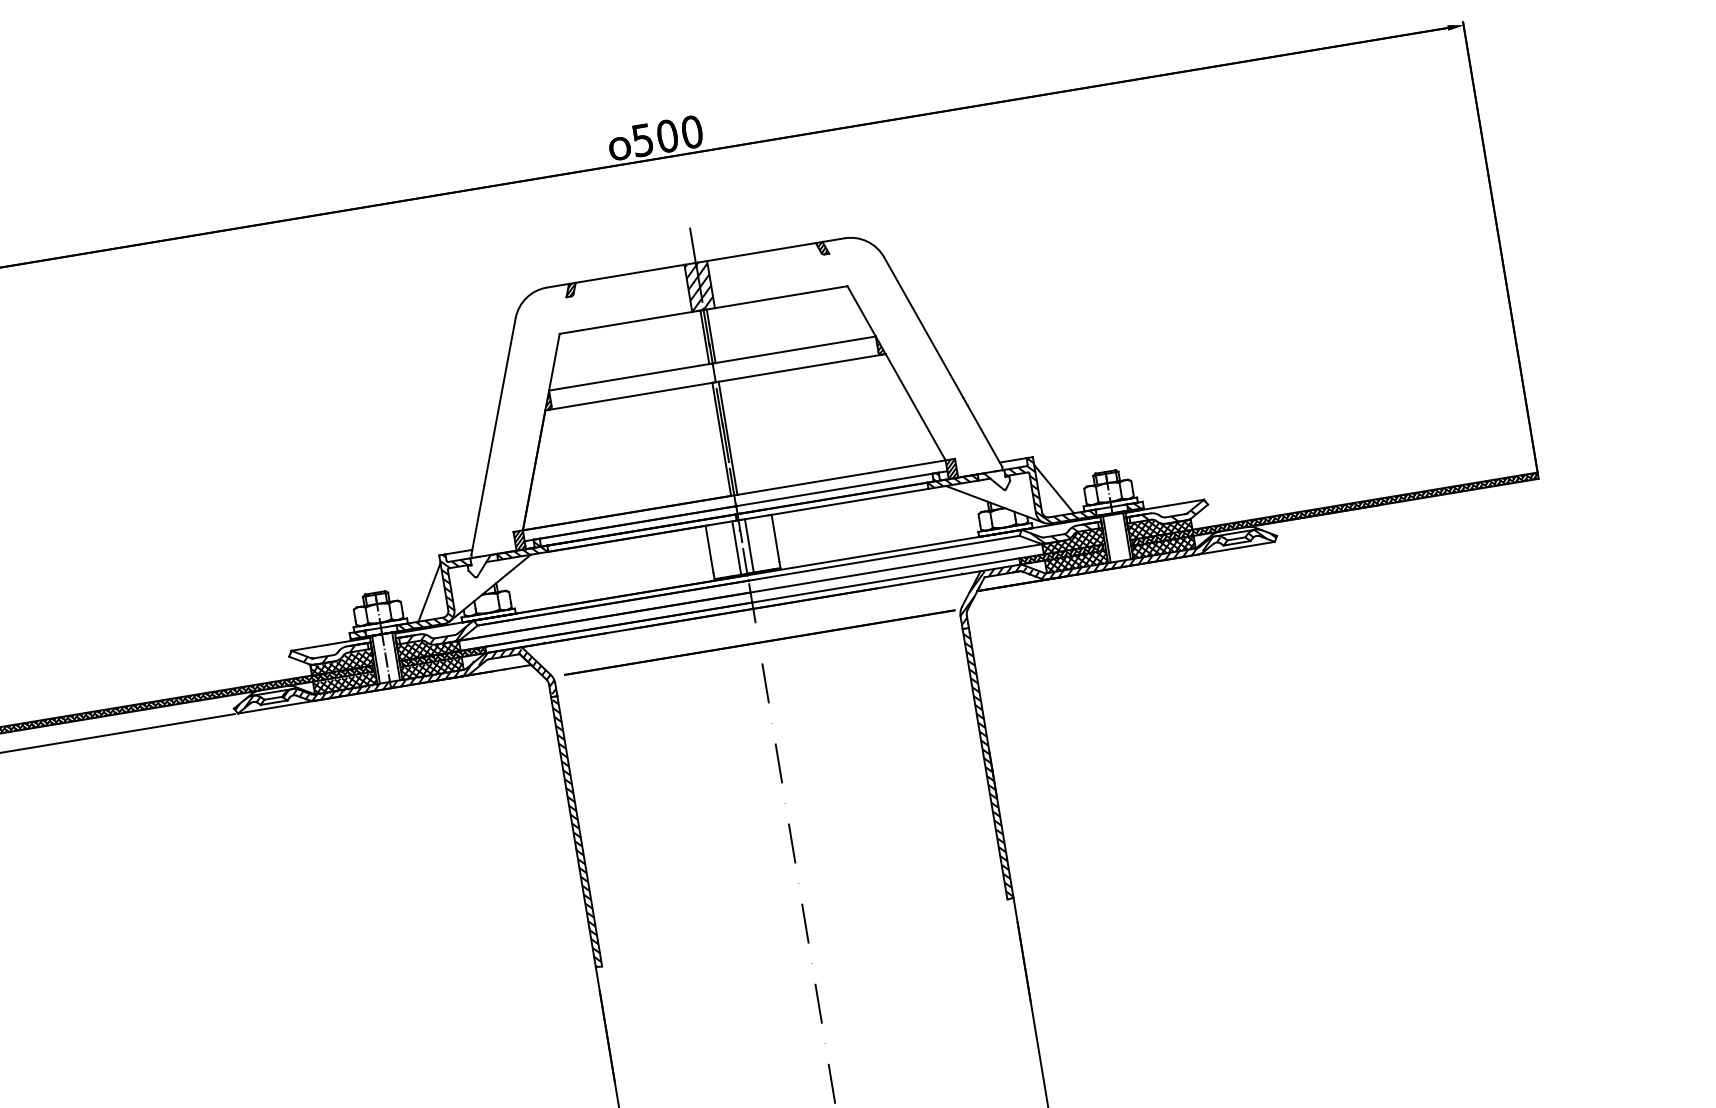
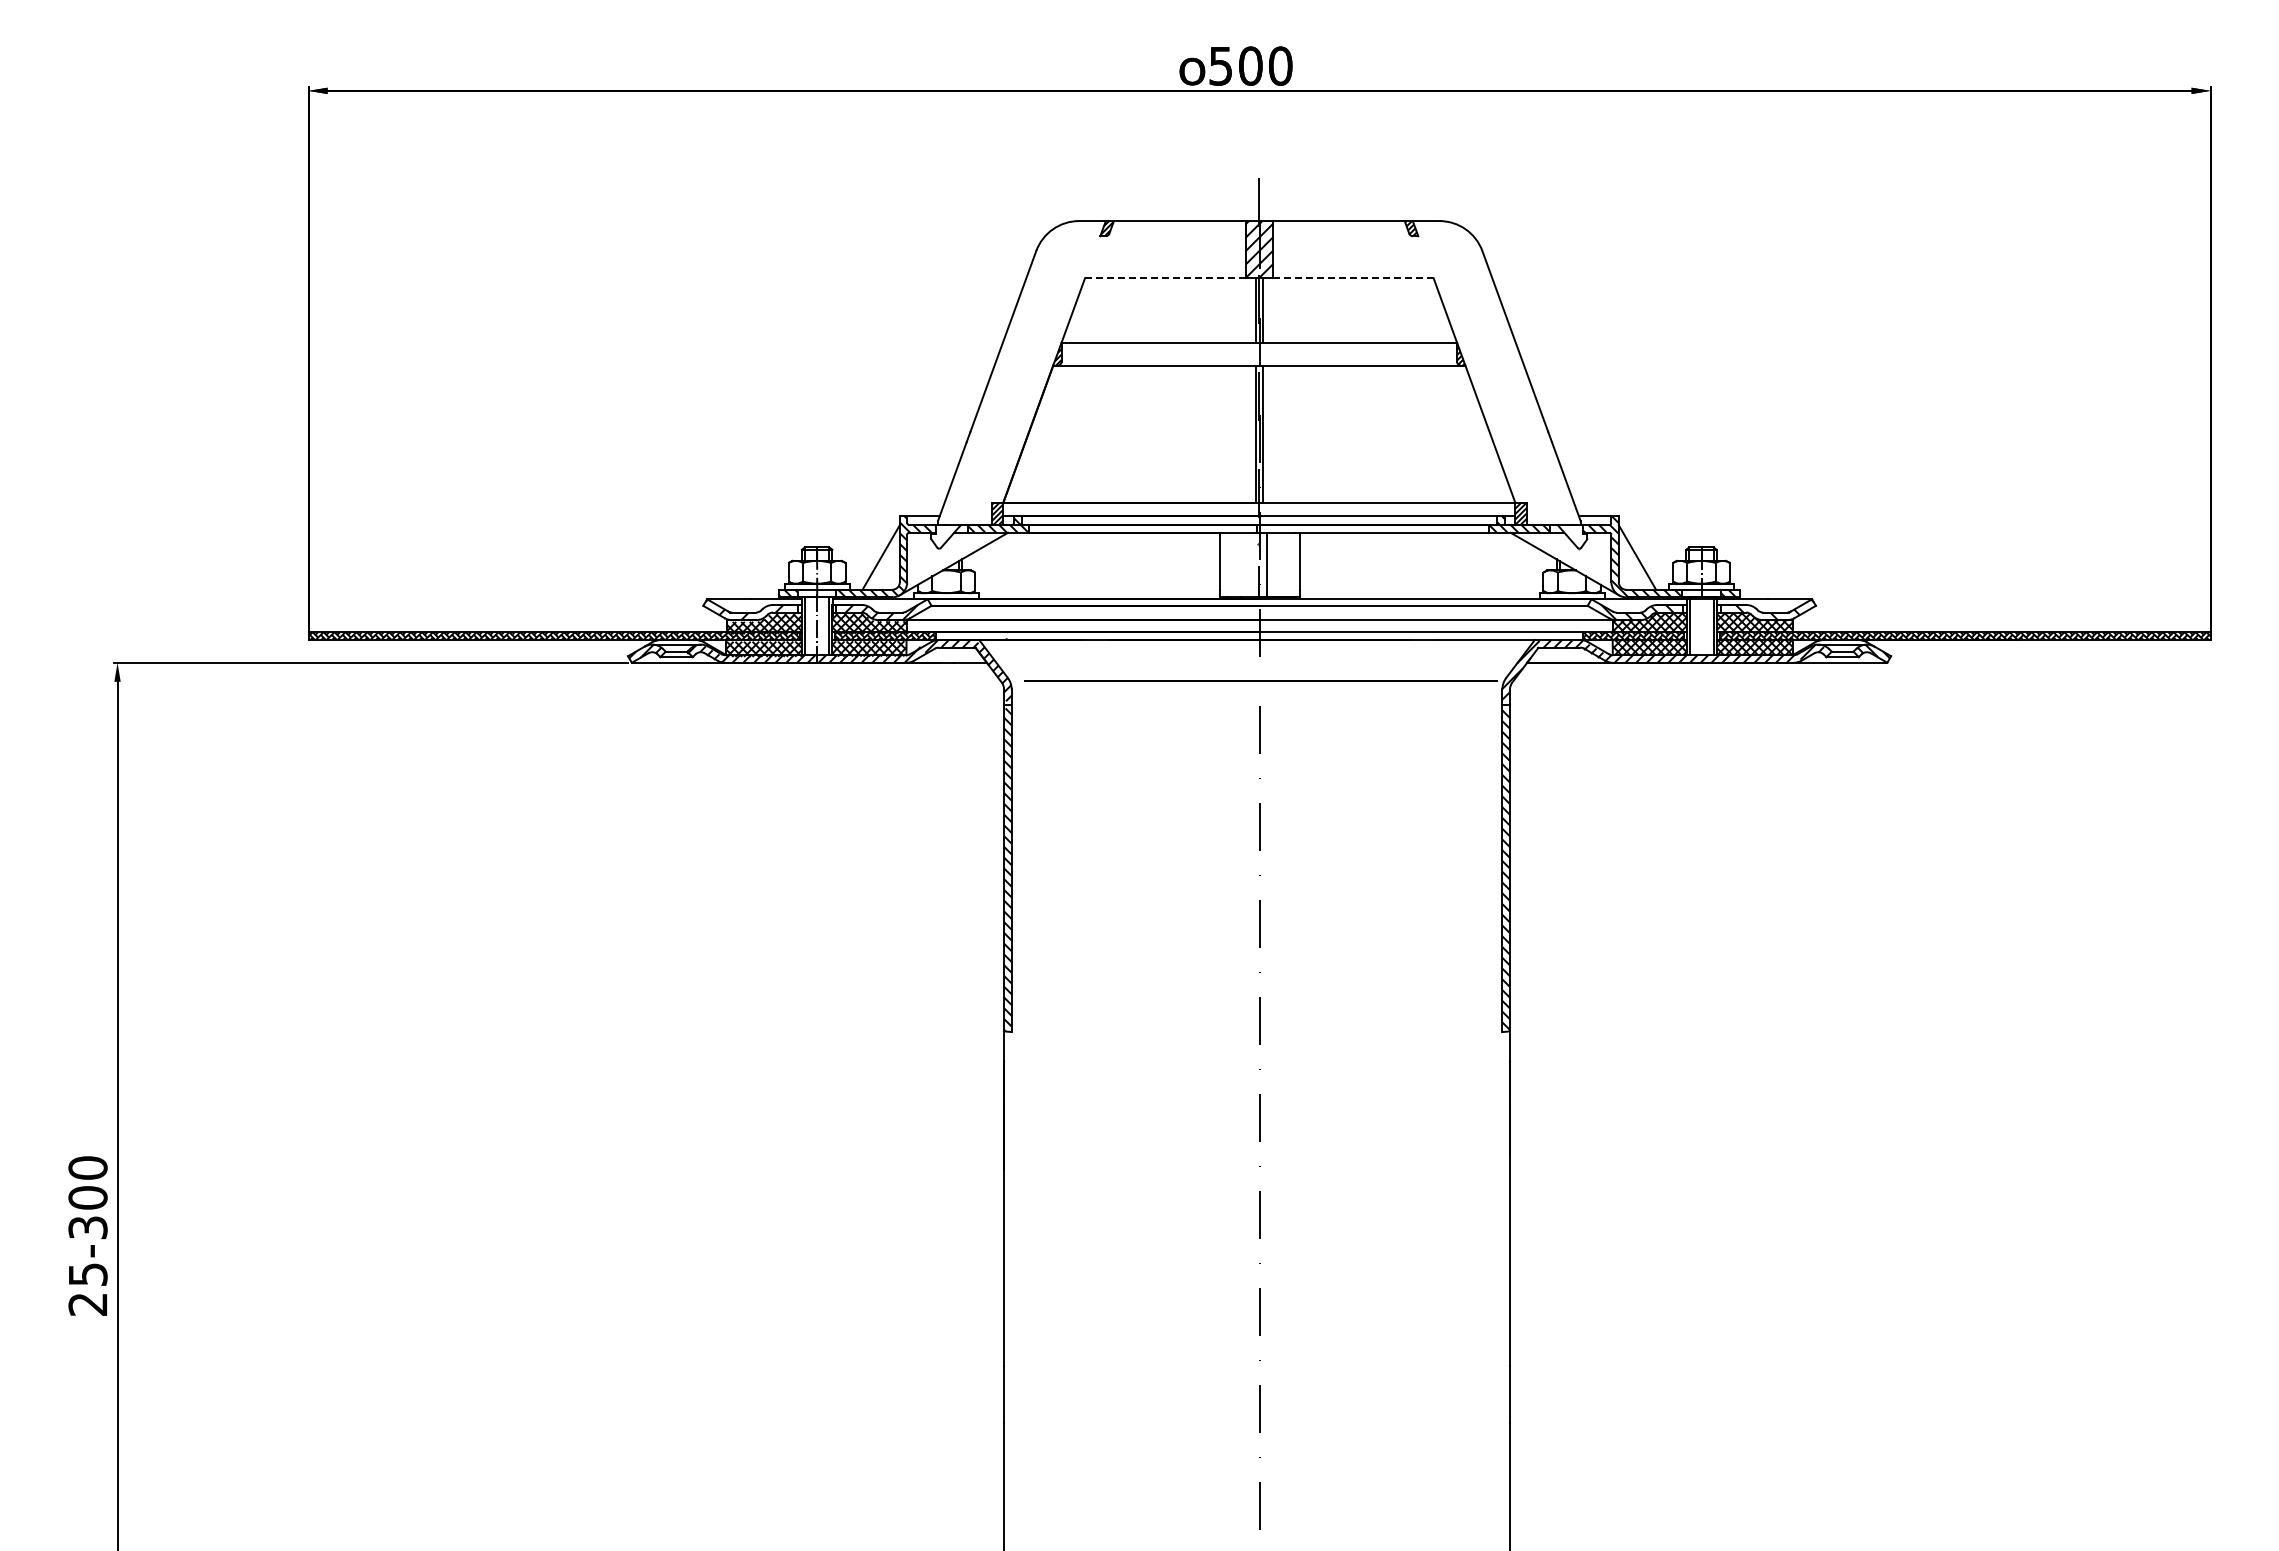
line: (780, 297) -> (1352, 278), solid -> dashed
line: (626, 323) -> (1165, 278), solid -> dashed
line: (736, 547) -> (1251, 564), removed

